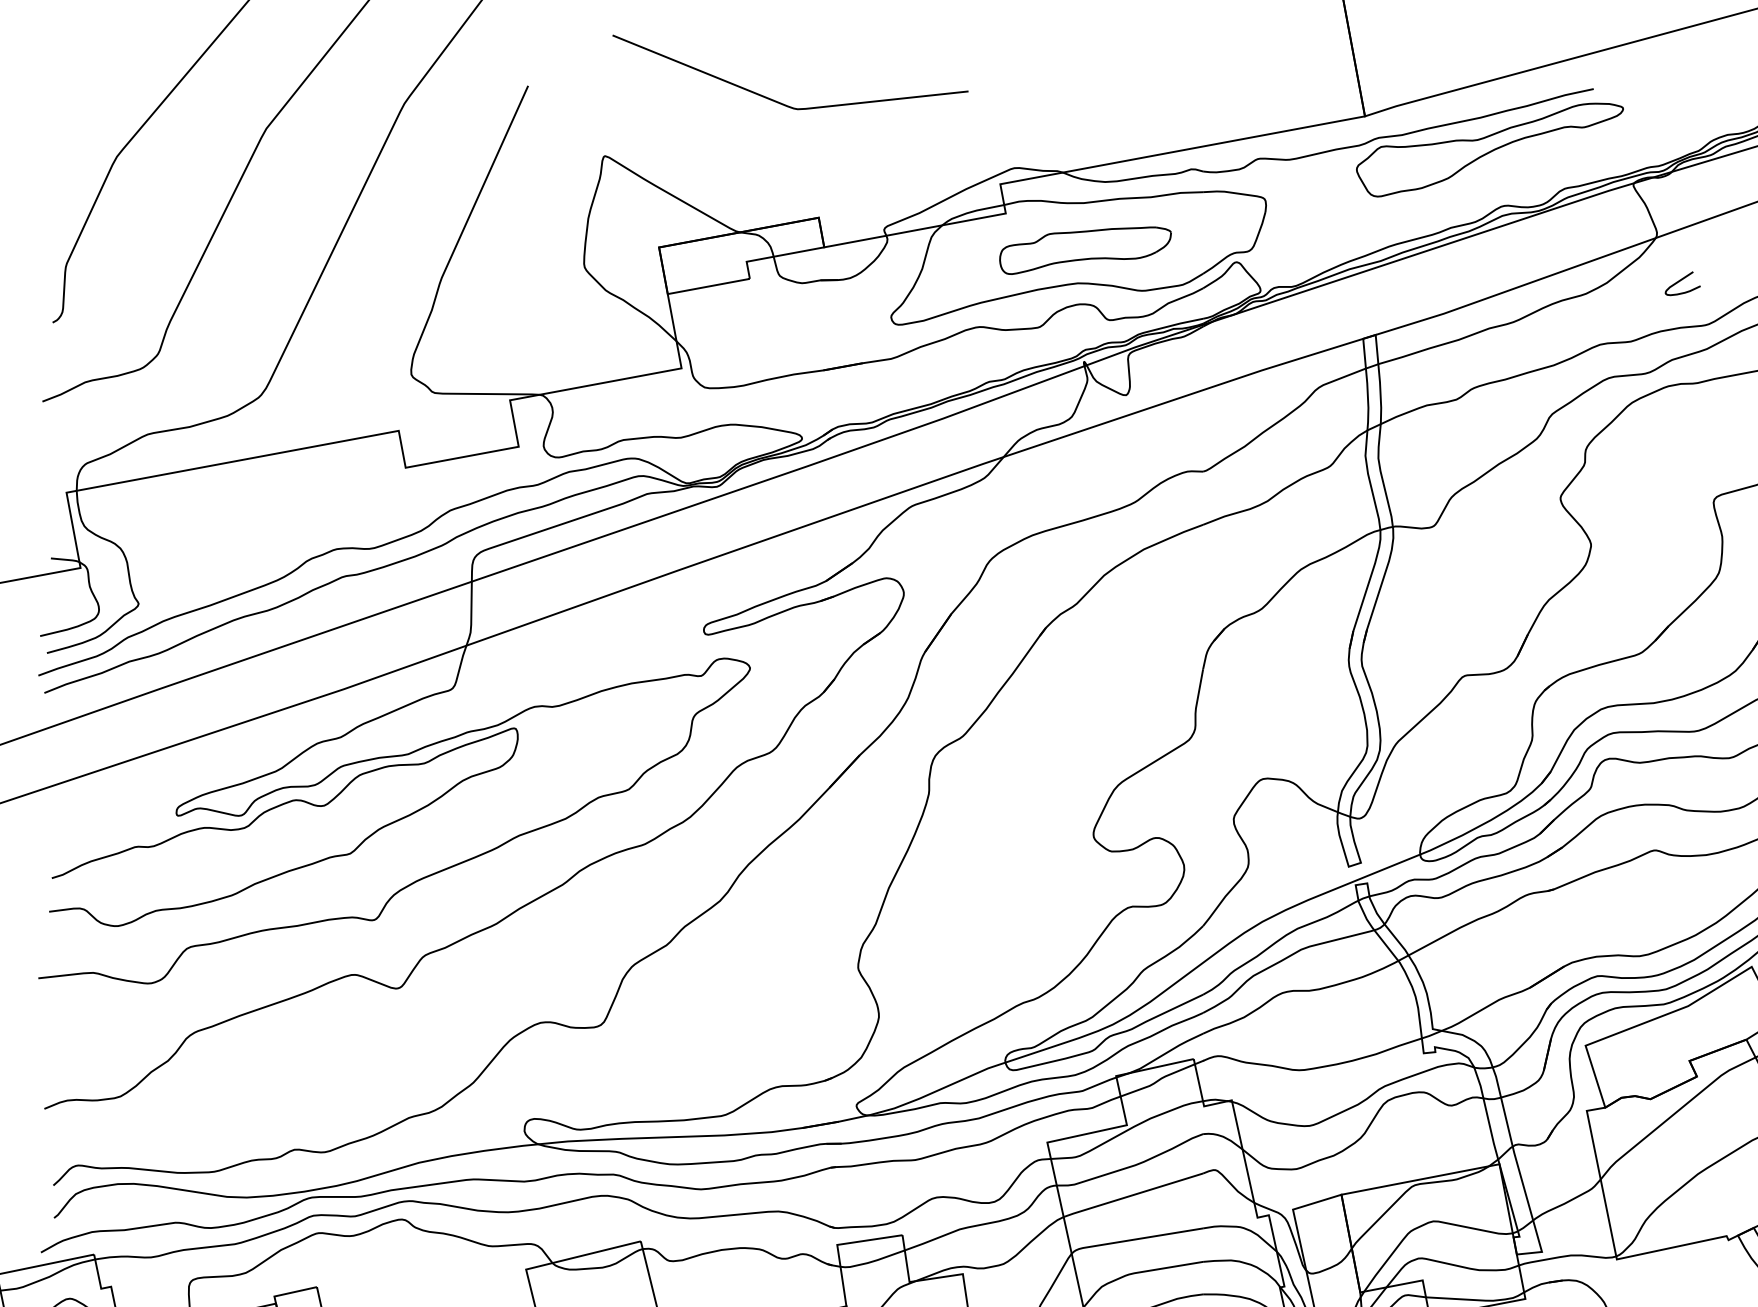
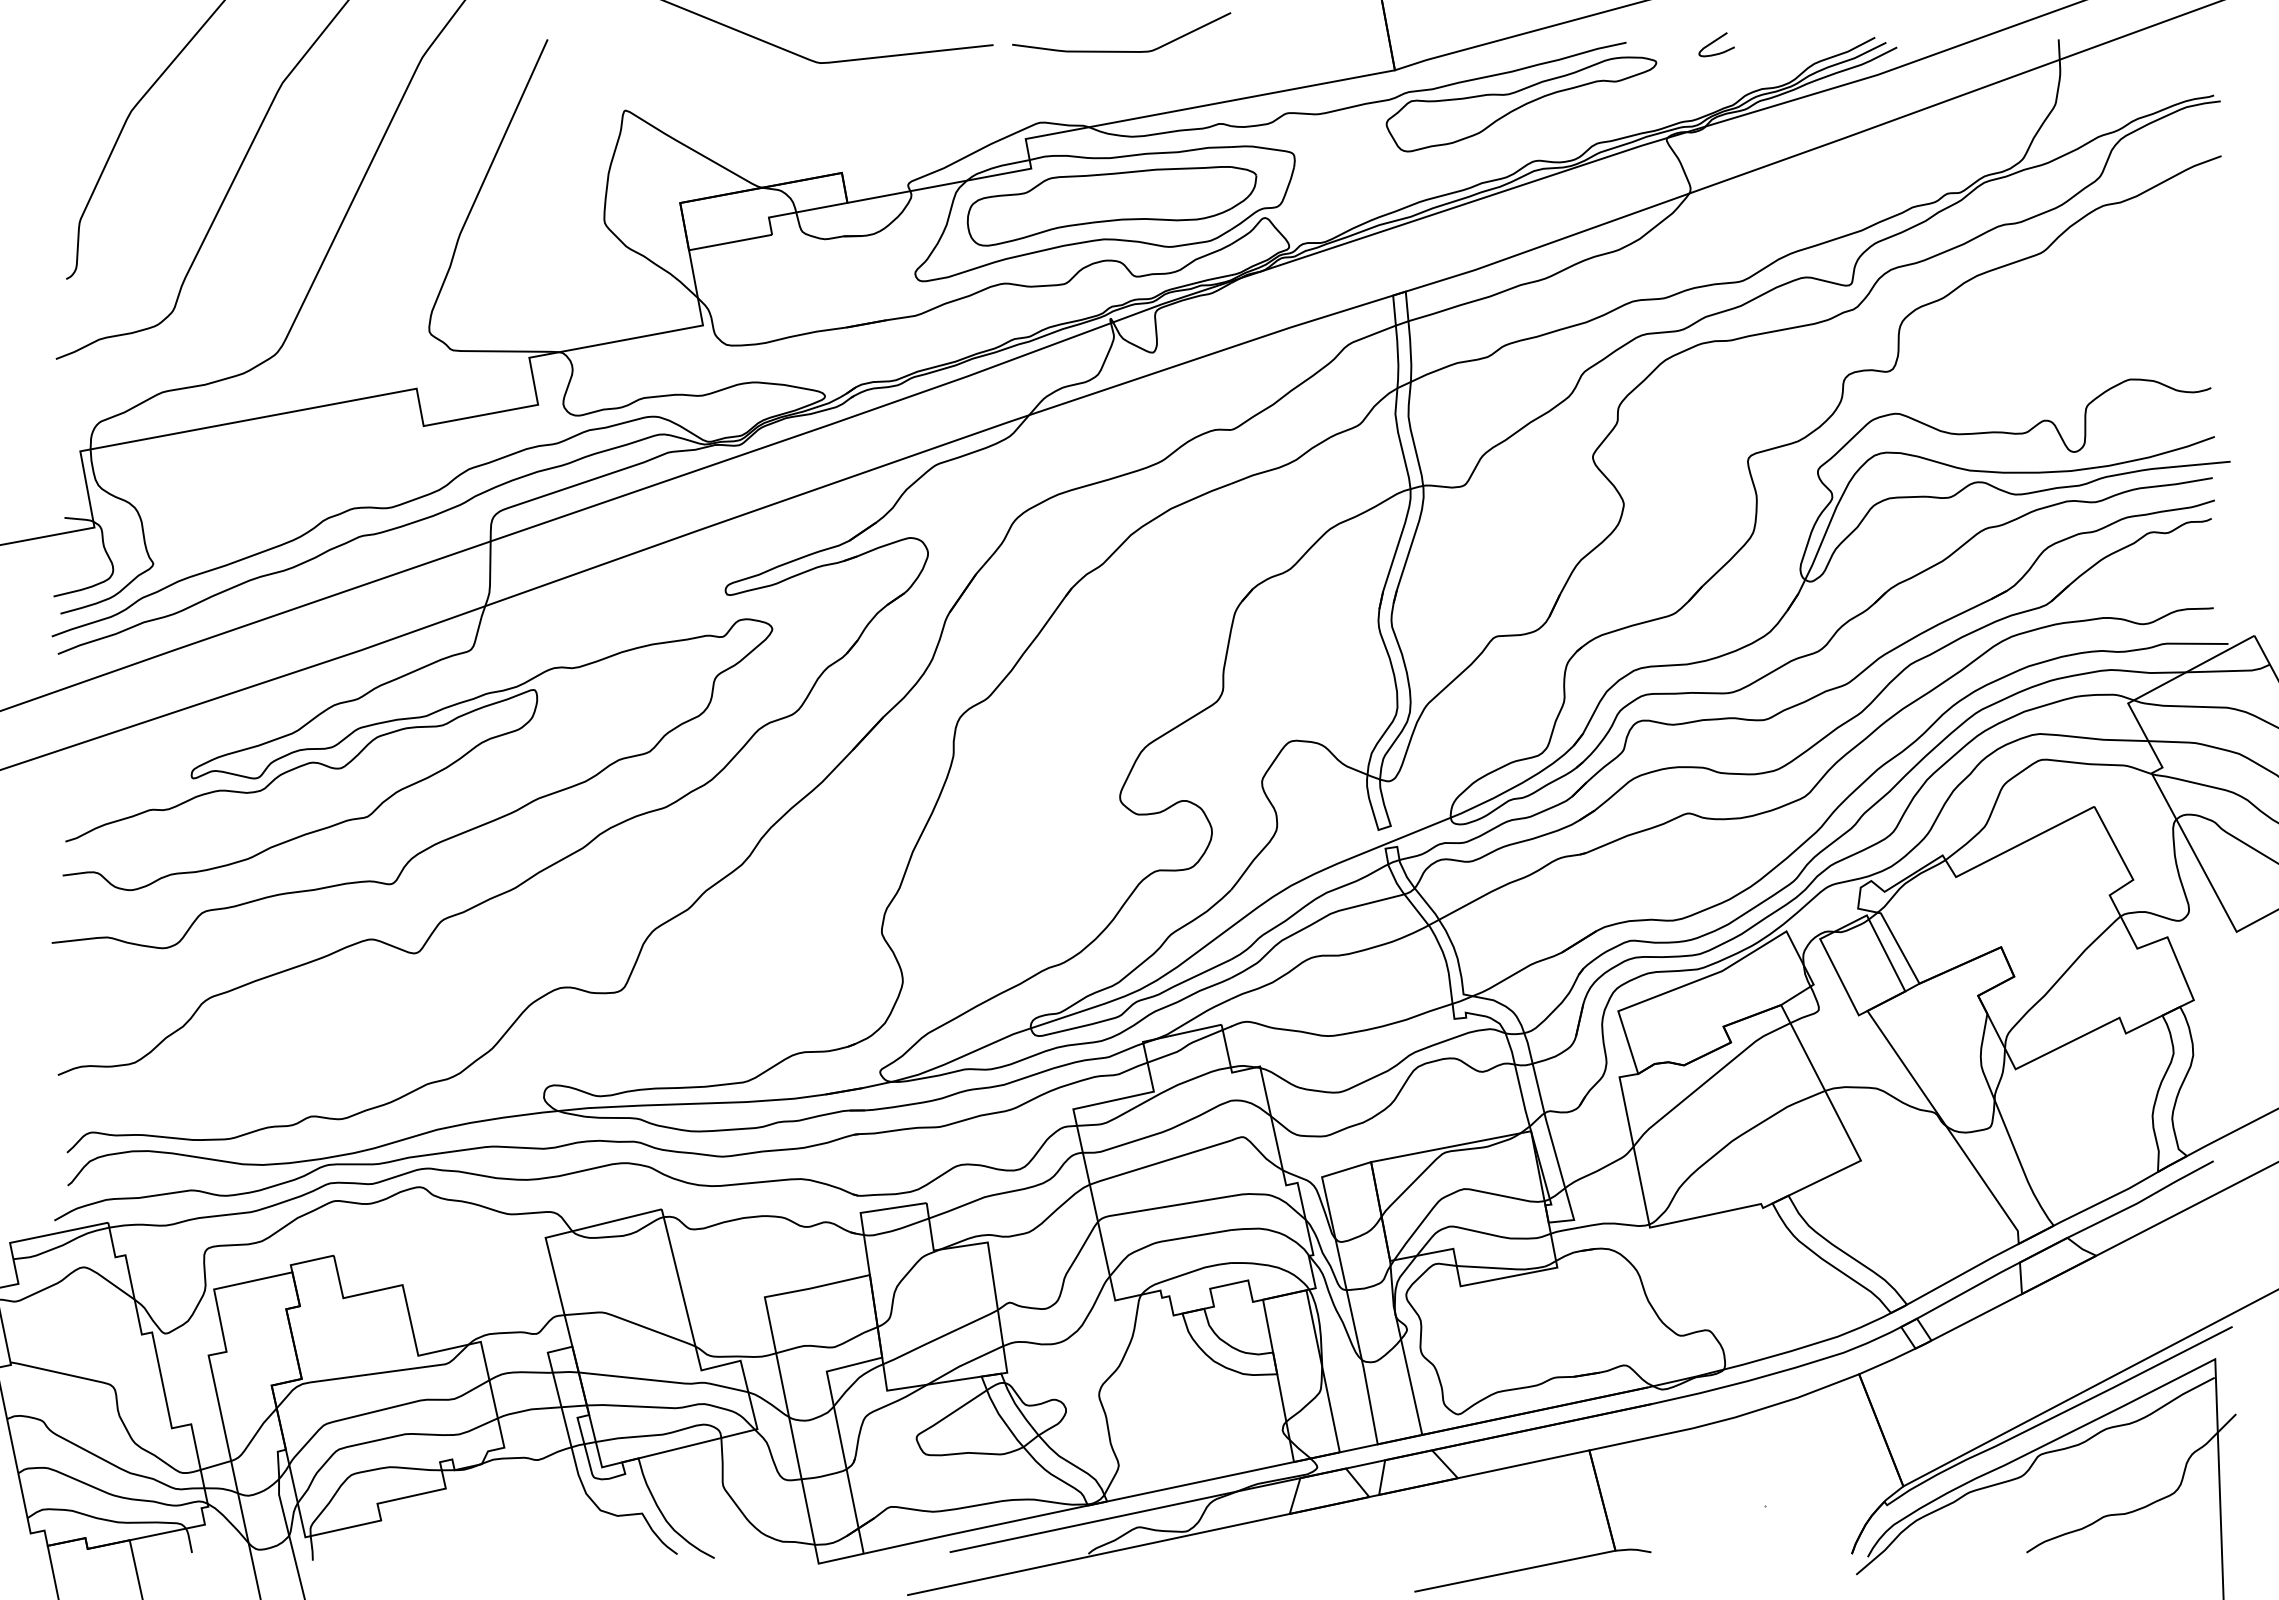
curve: (1092, 96) -> (1119, 50), added
part: (1085, 250) -> (1111, 206), size x1.67
curve: (1680, 281) -> (1714, 42), moved

